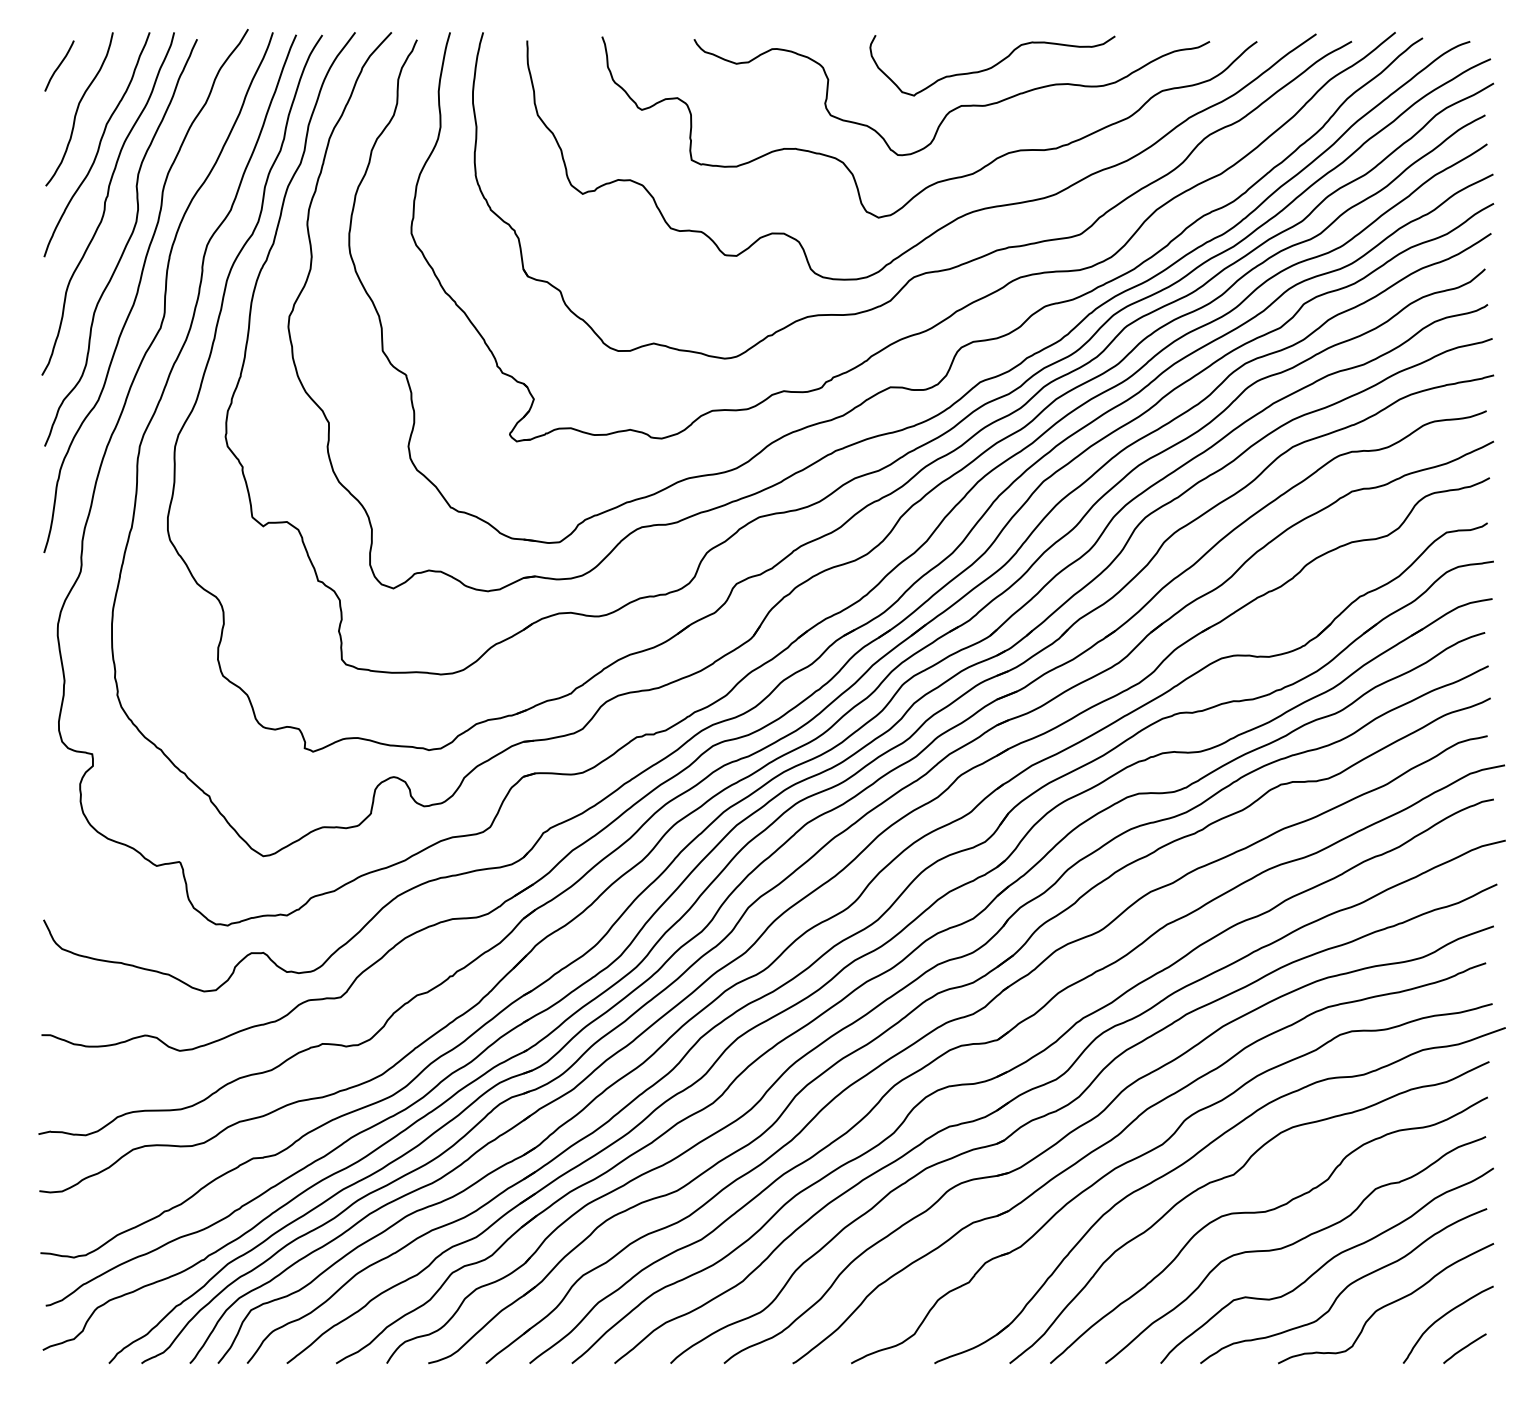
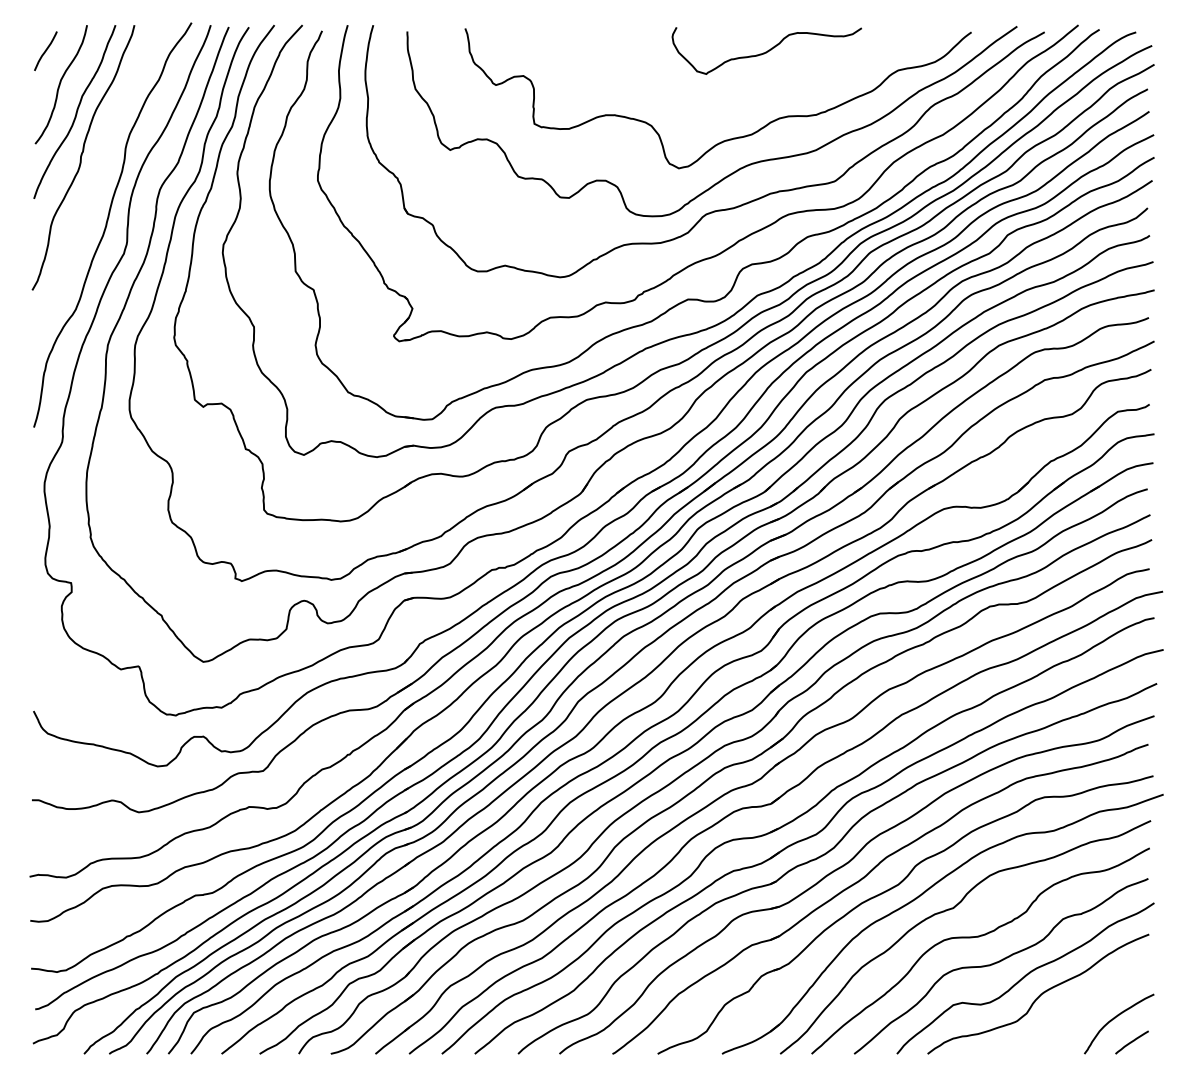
curve: (955, 107) -> (738, 83), removed
curve: (125, 244) -> (96, 189), removed
curve: (1386, 1304) -> (1071, 1008), removed

